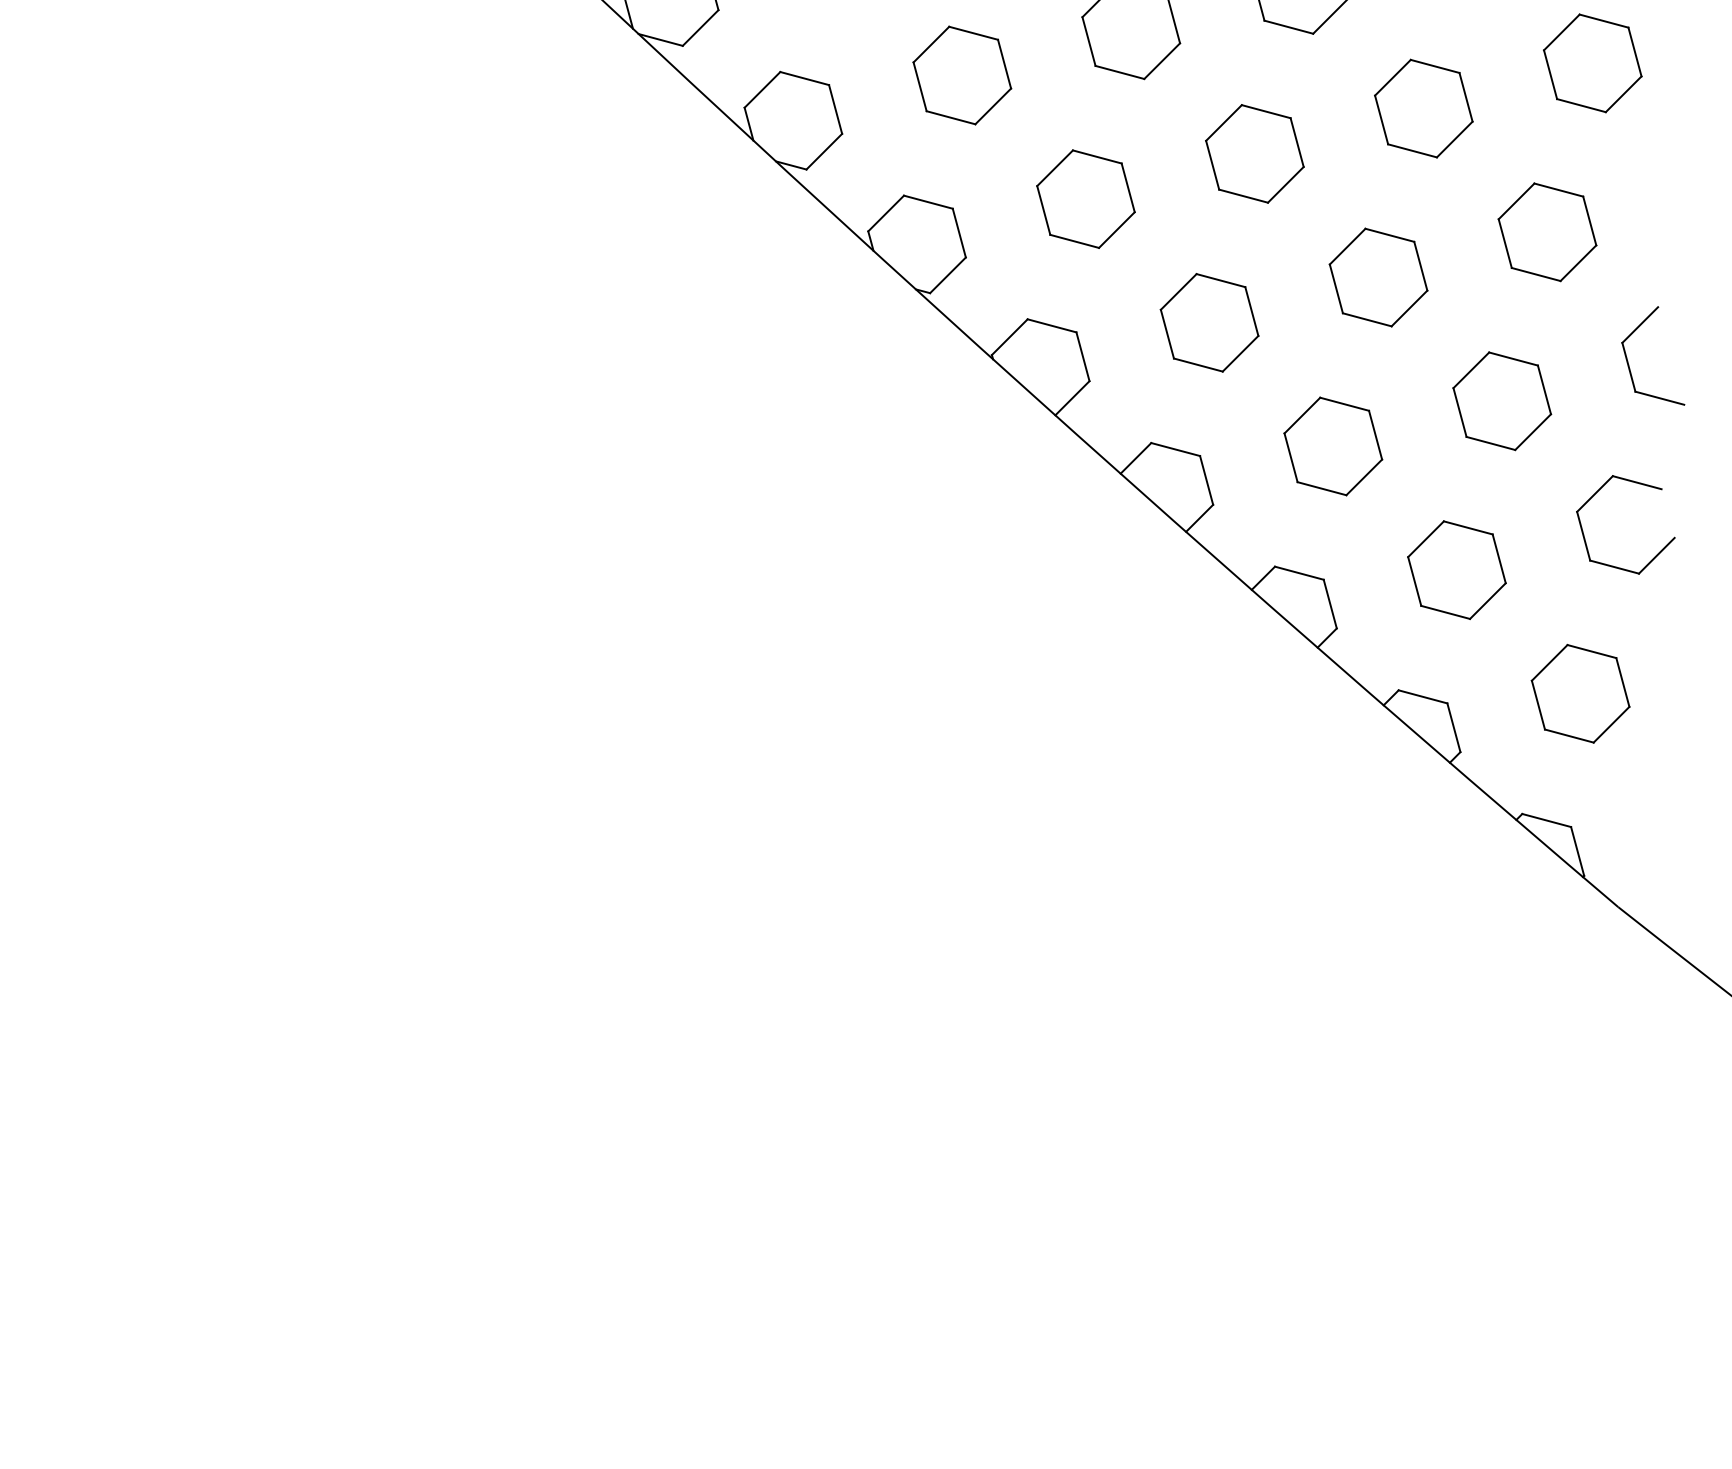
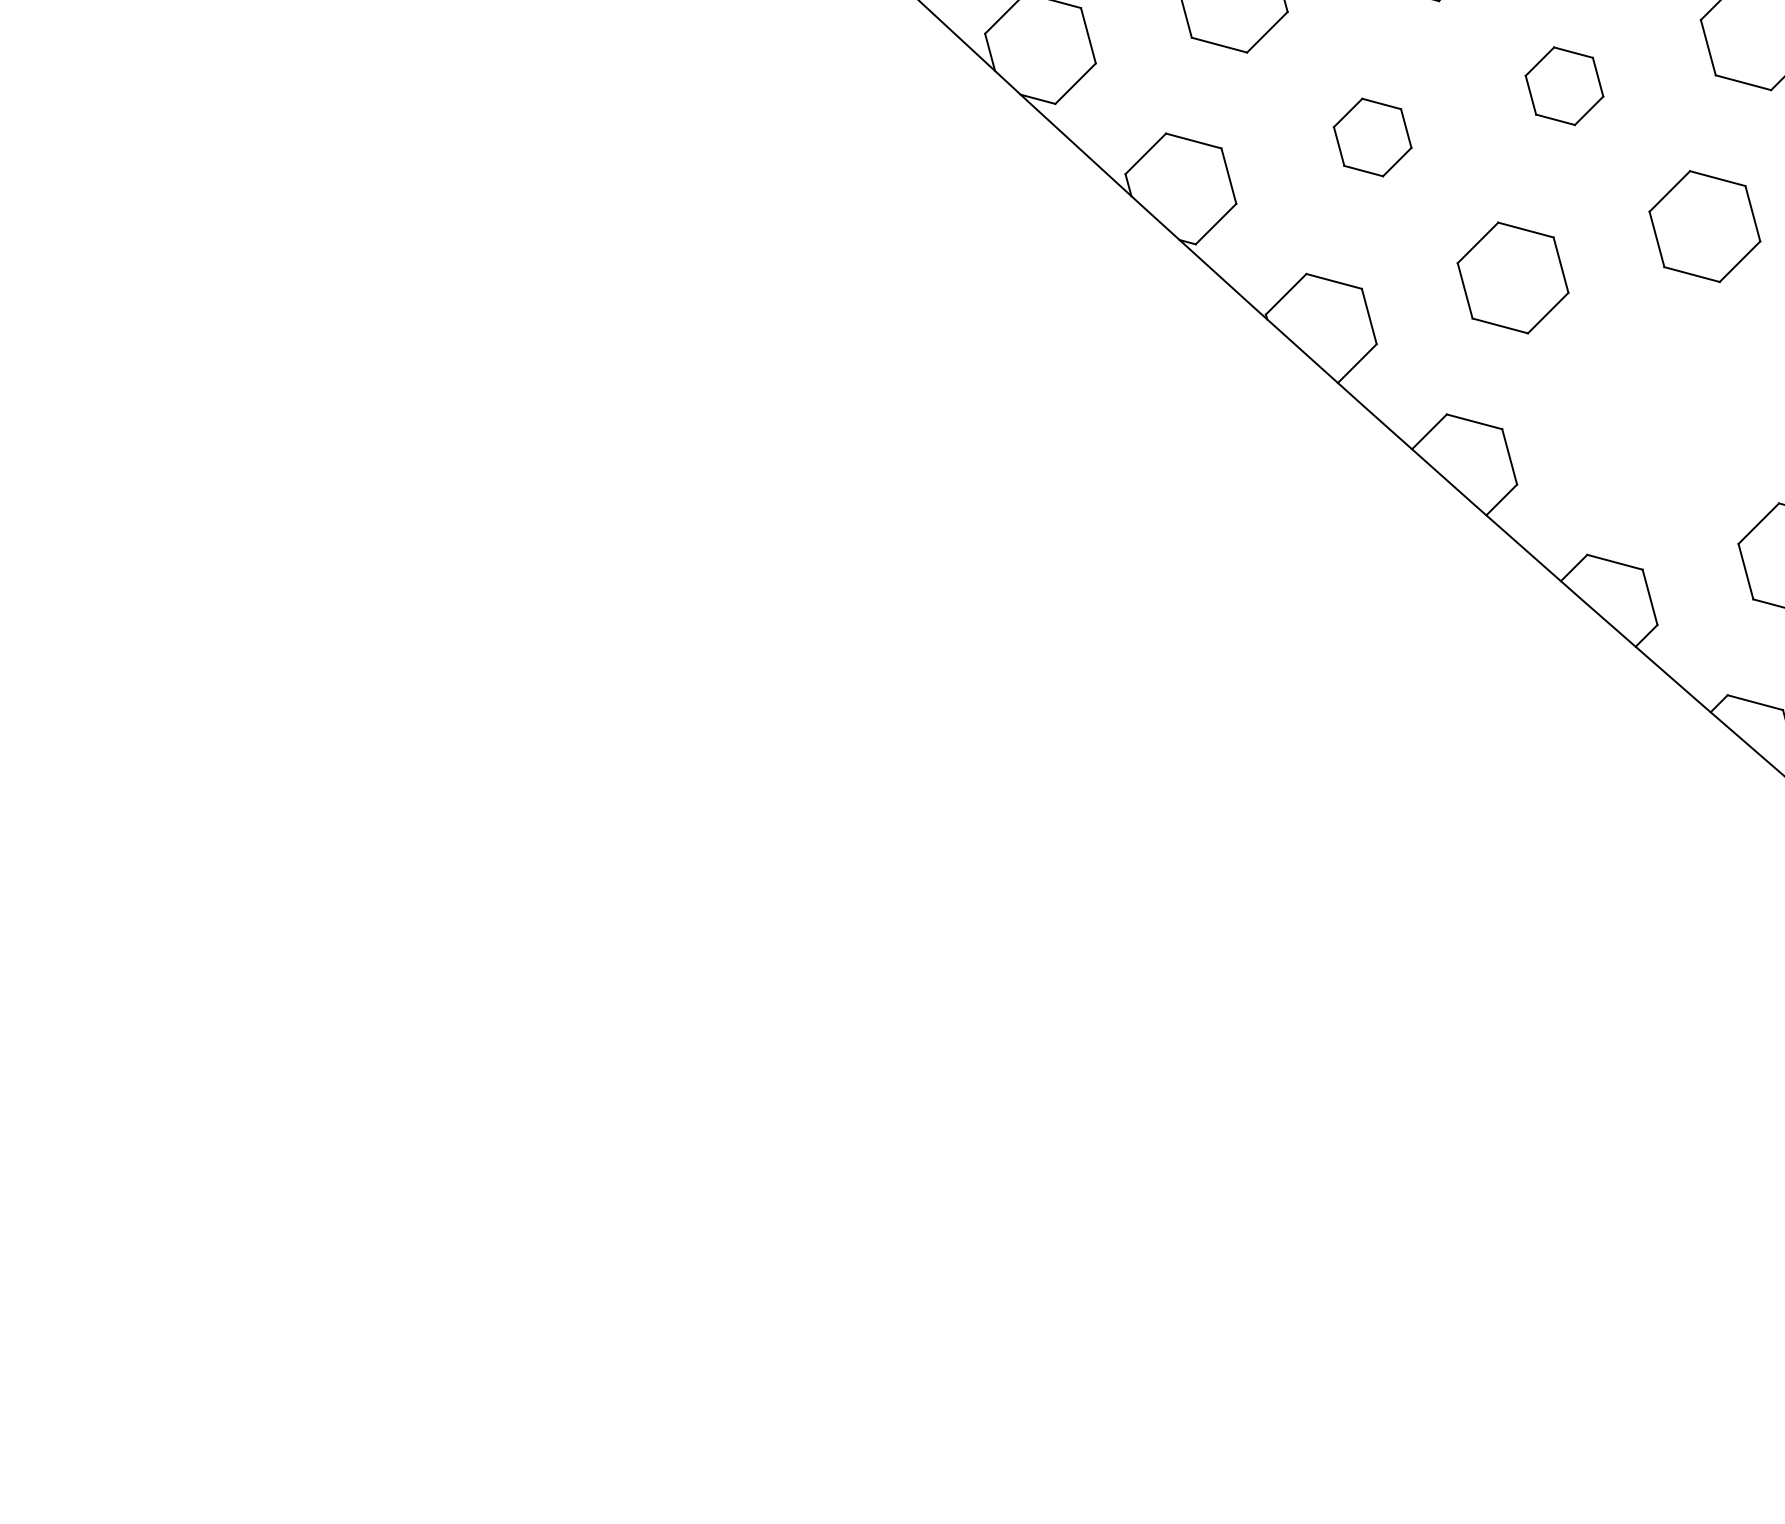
part: (1254, 153) -> (1564, 85), size x0.7
part: (1085, 198) -> (1372, 136), size x0.7
part: (1333, 446) -> (1653, 418), removed

